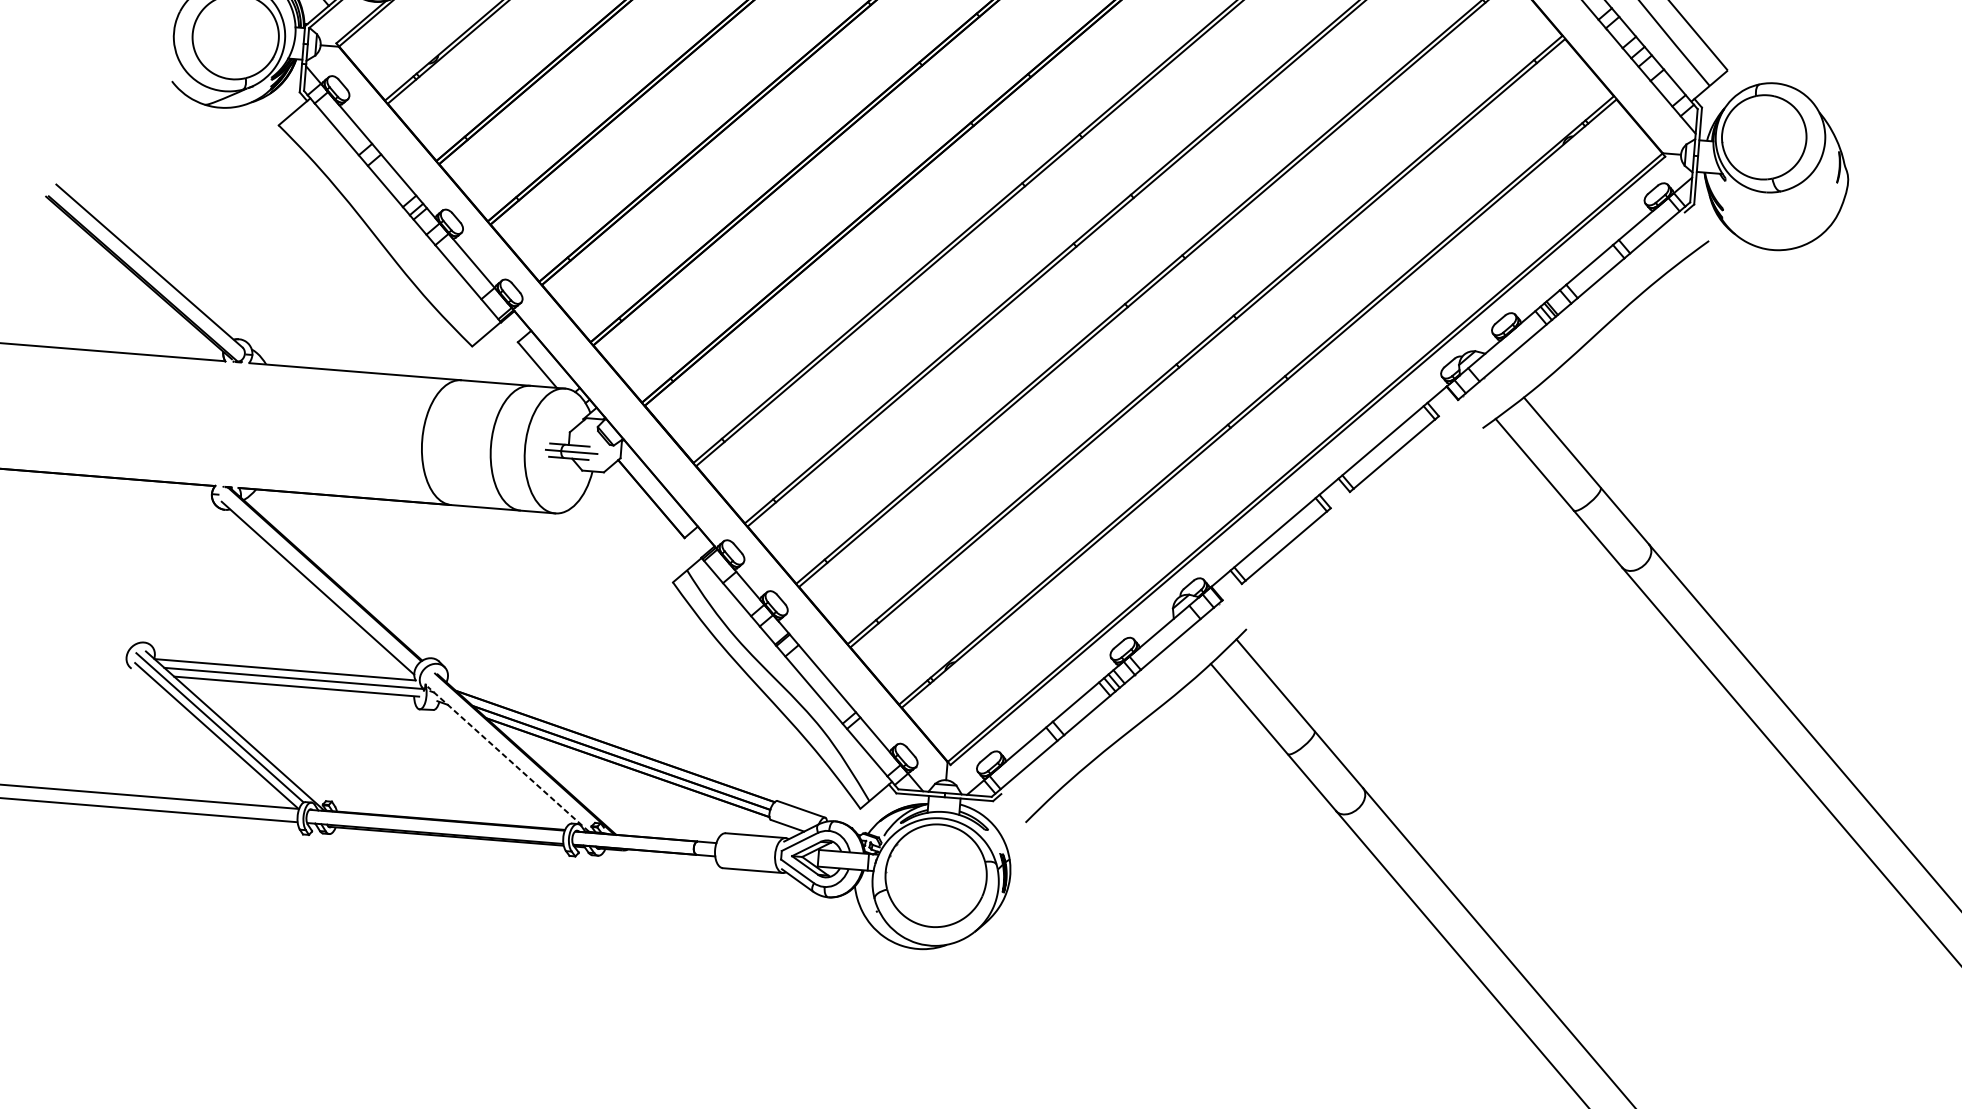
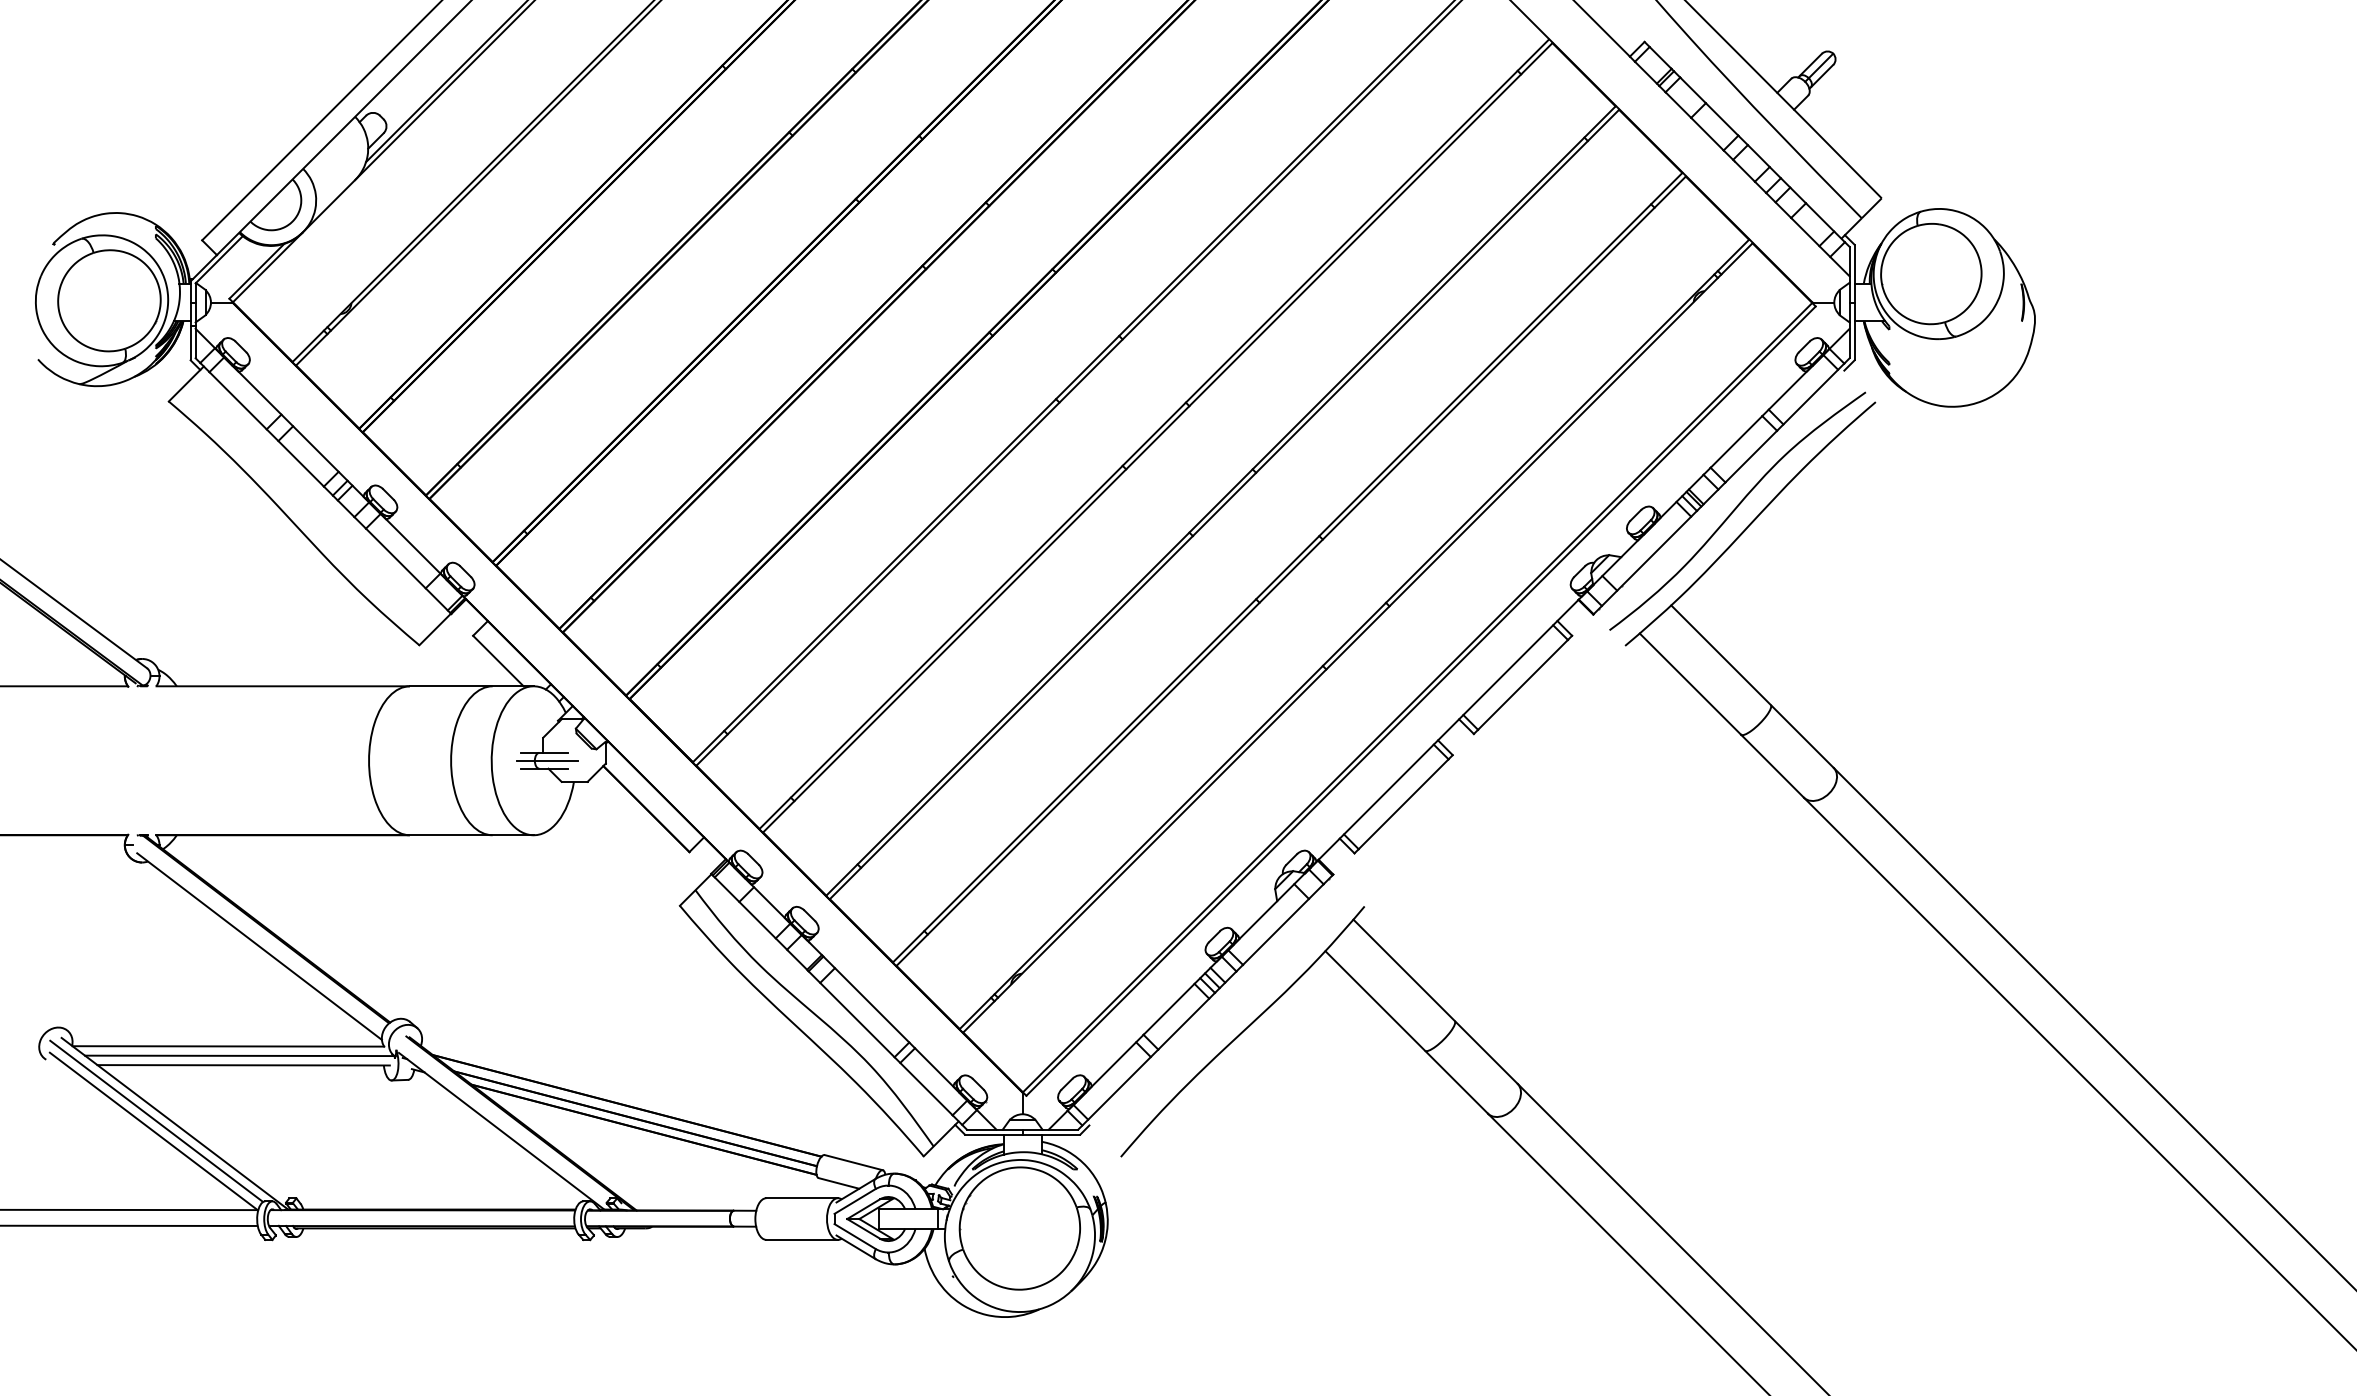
curve: (1585, 321) -> (1736, 509), added
line: (508, 758) -> (501, 1130), dashed -> solid

